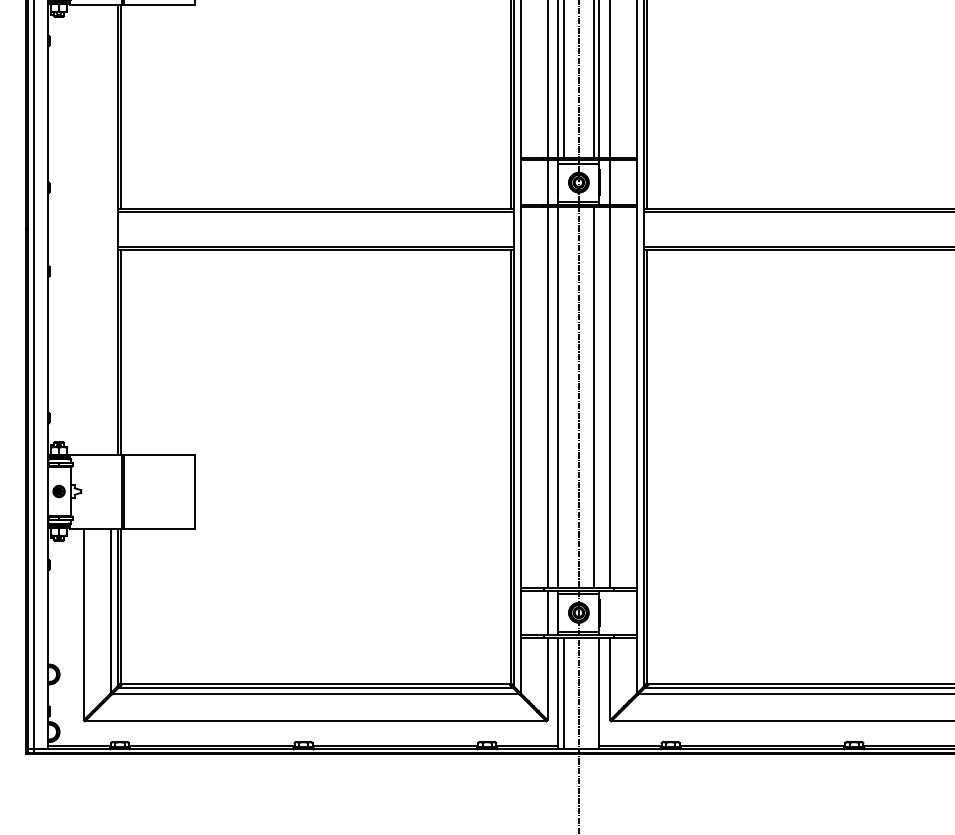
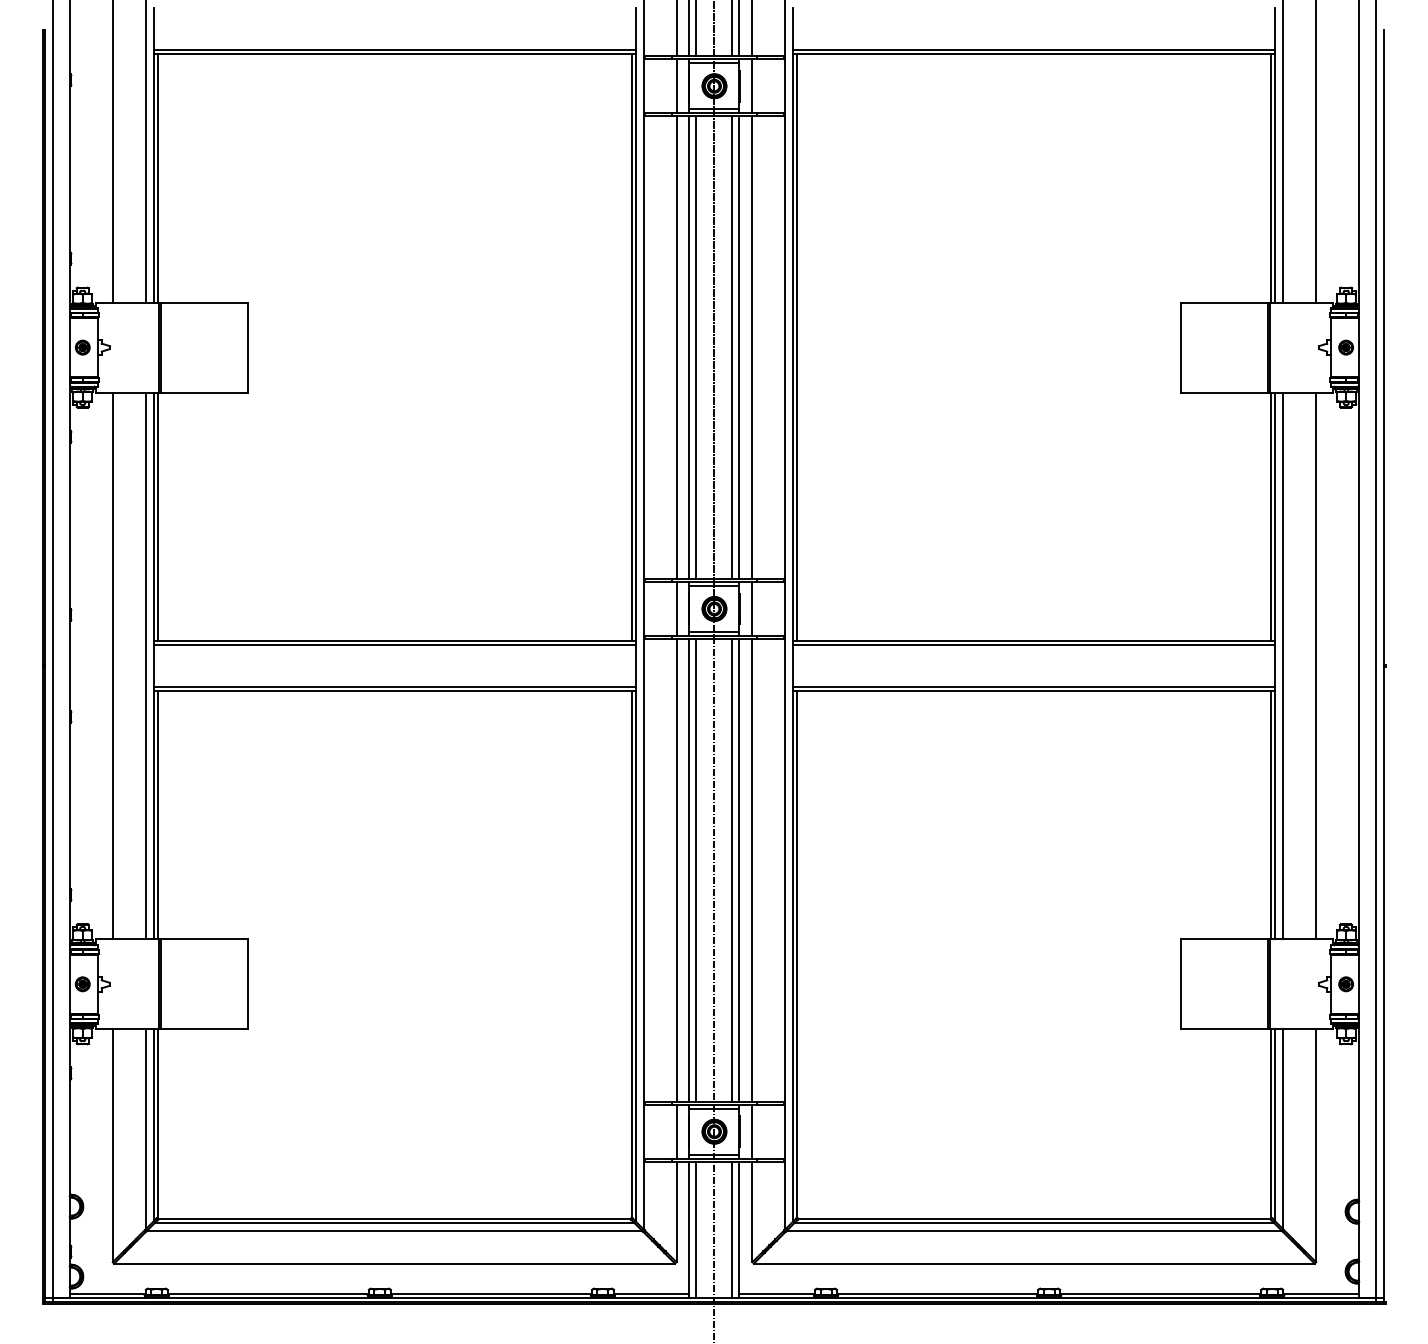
line: (83, 229) -> (112, 665), added
line: (110, 229) -> (145, 665), added
line: (564, 397) -> (696, 869), added
line: (599, 397) -> (739, 869), added
line: (610, 612) -> (752, 1131), added
line: (593, 693) -> (732, 1229), added

